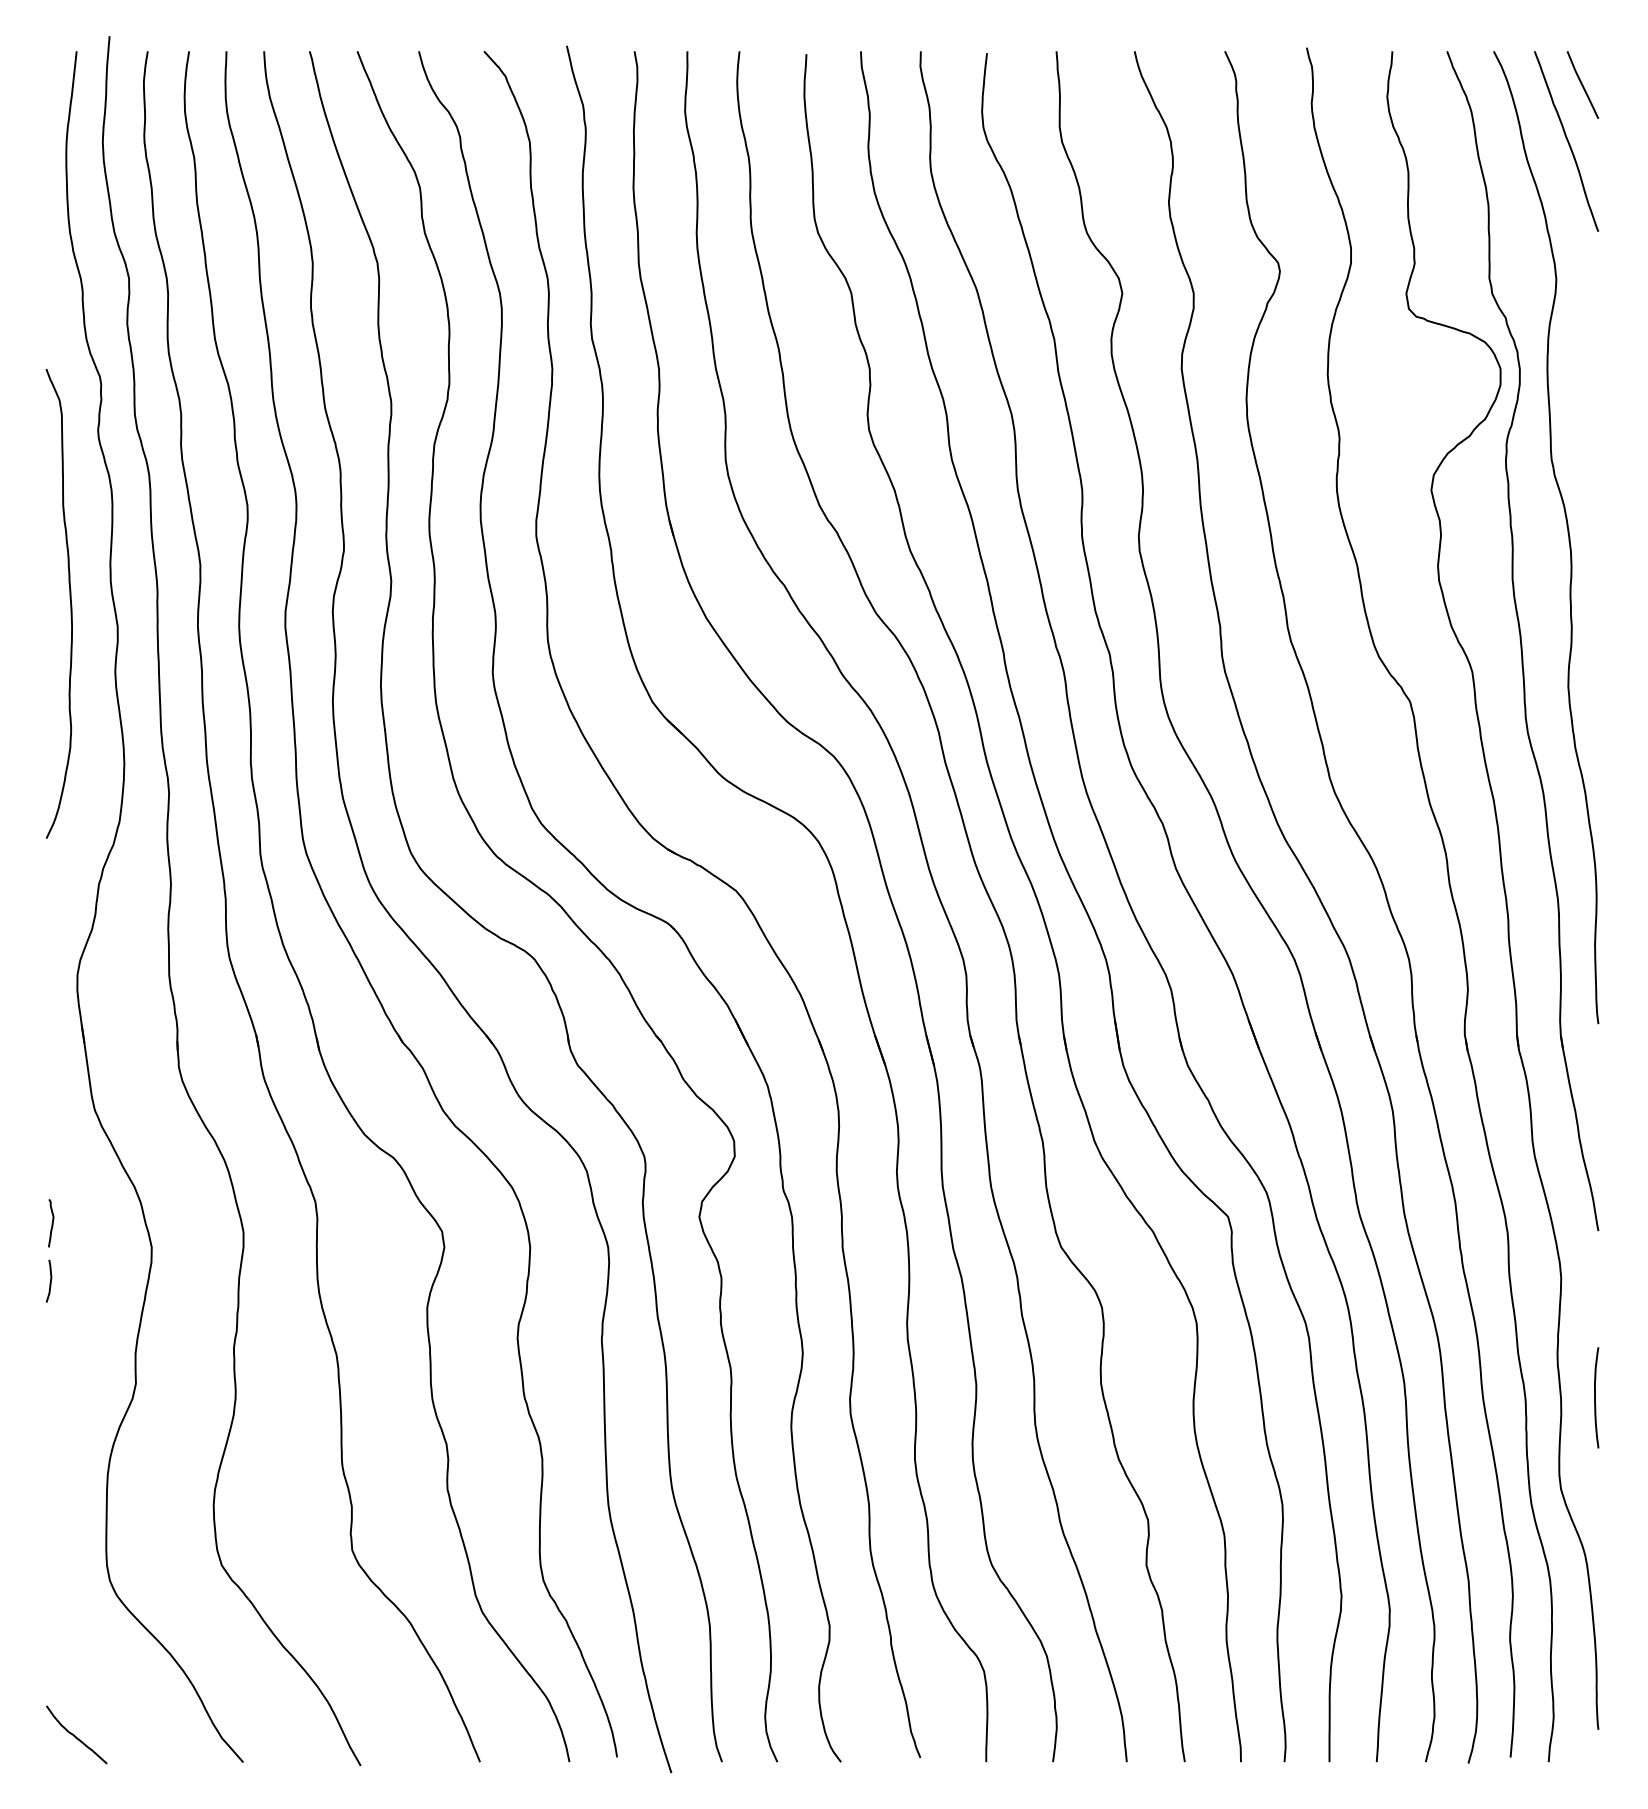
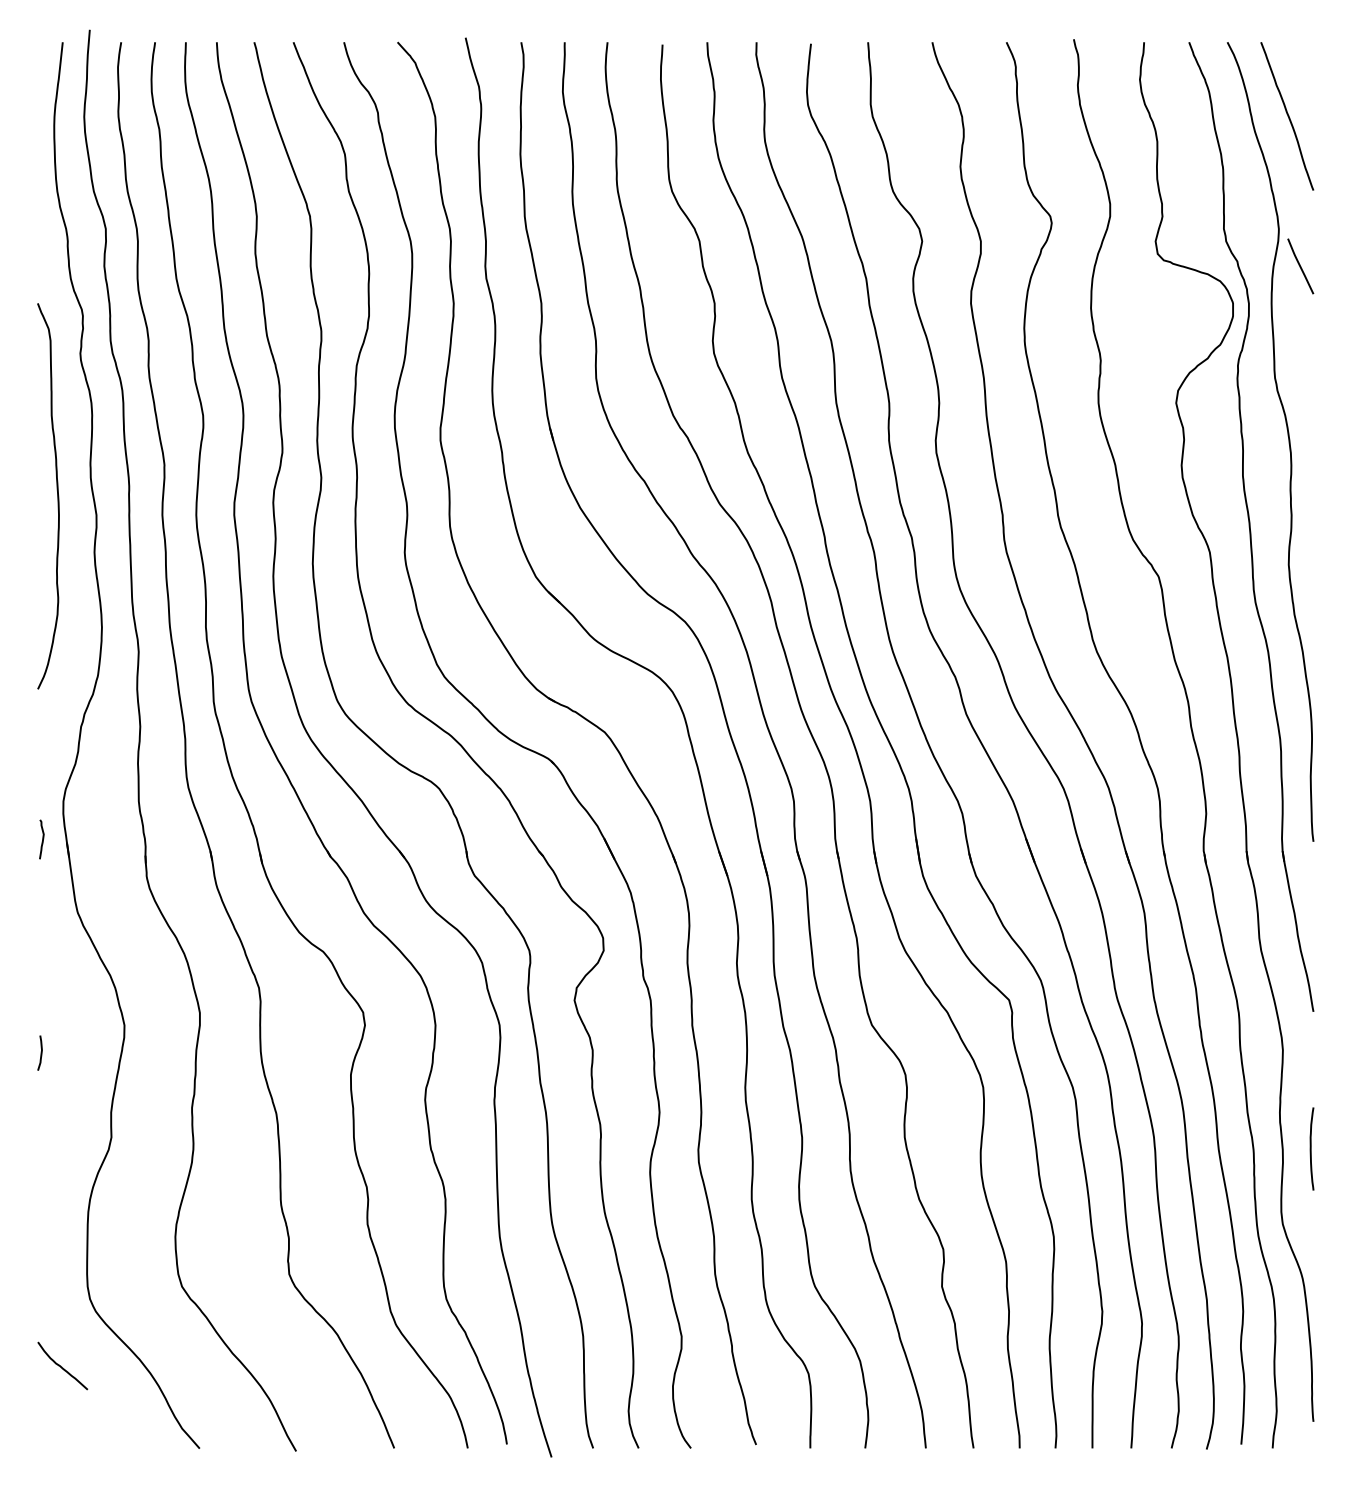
line: (1582, 84) -> (1300, 265), moved
curve: (51, 1223) -> (42, 839), moved
curve: (75, 1735) -> (61, 1366), moved

